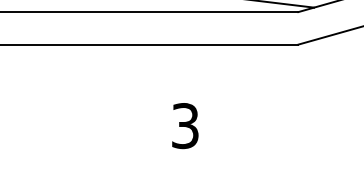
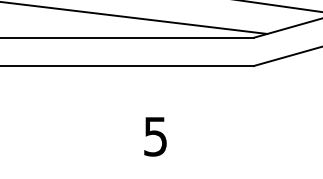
text: (185, 125) -> (155, 136), 3 -> 5

